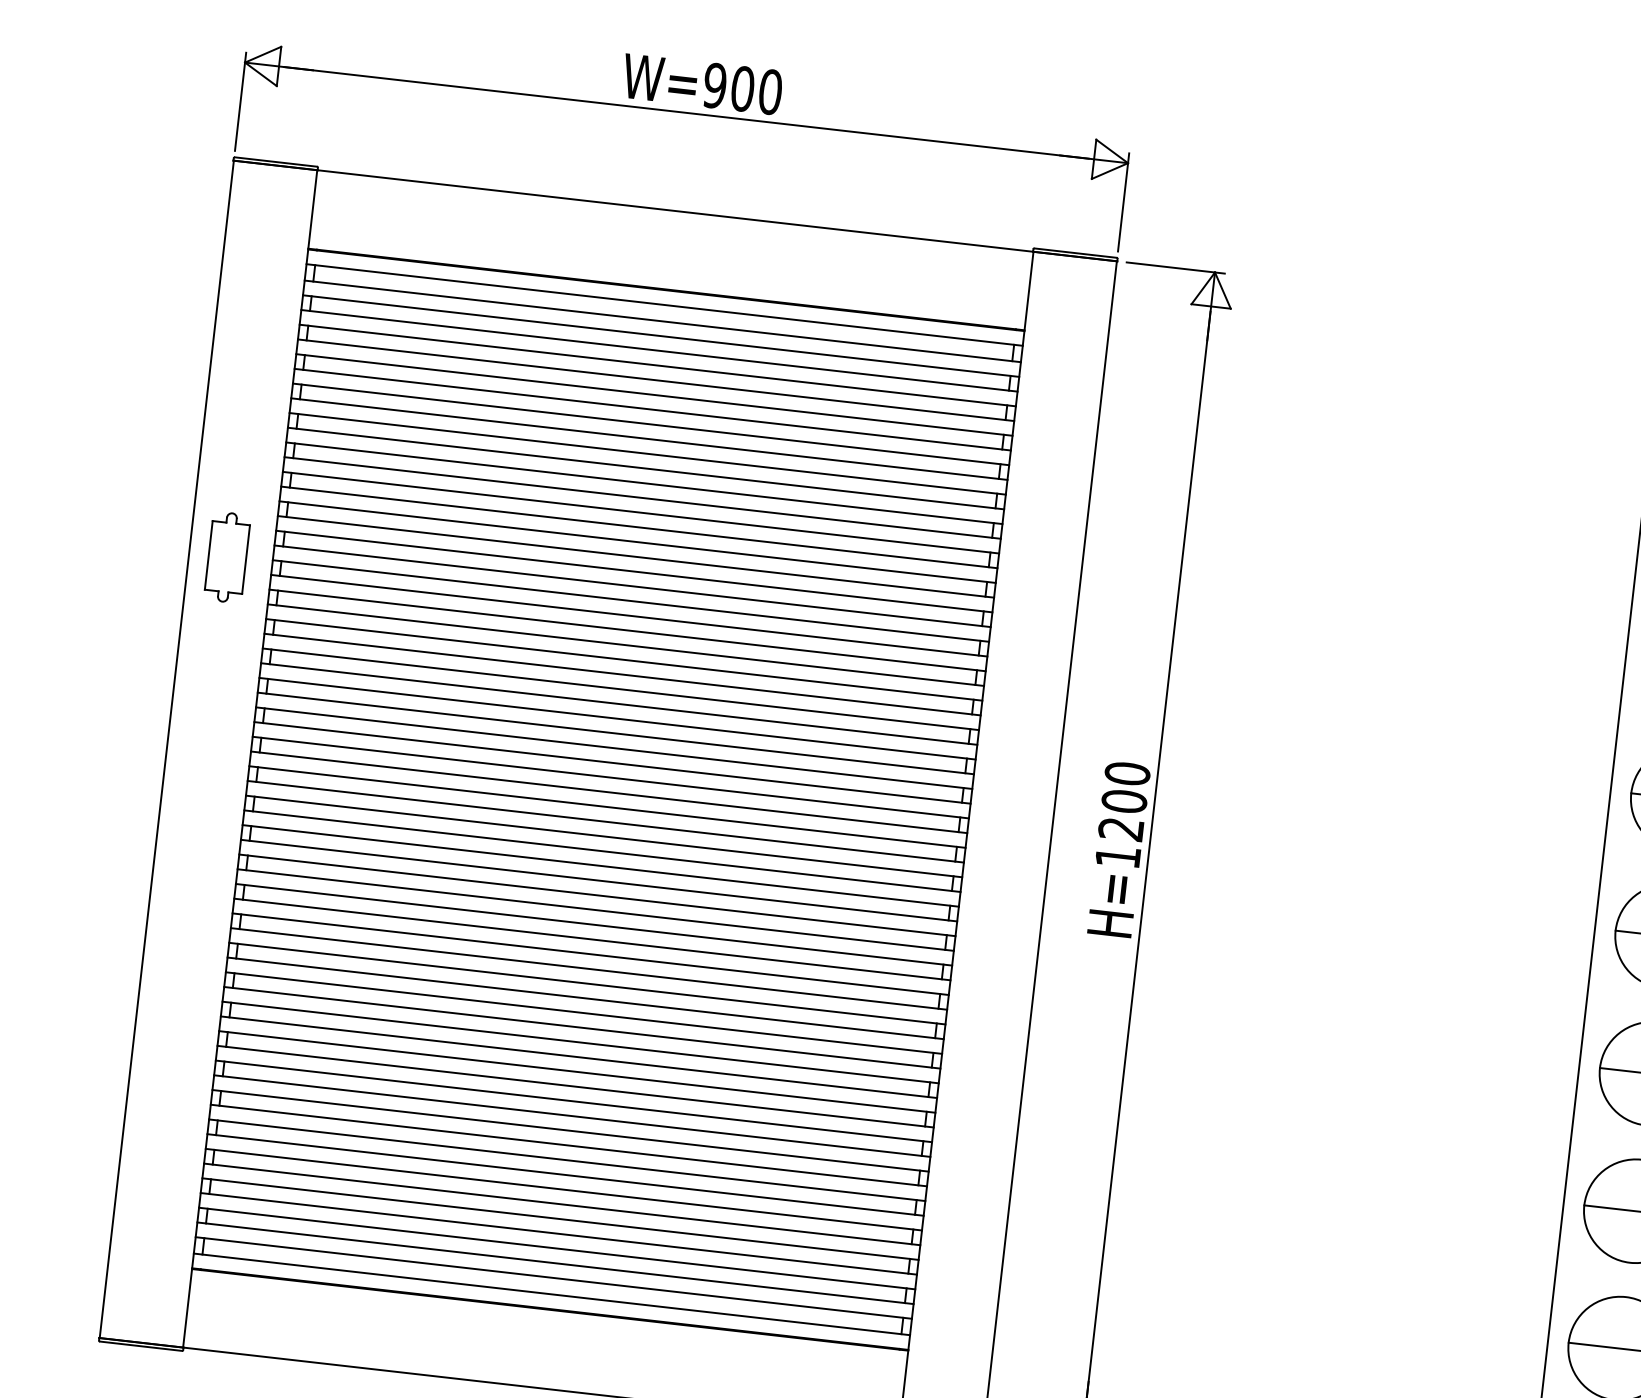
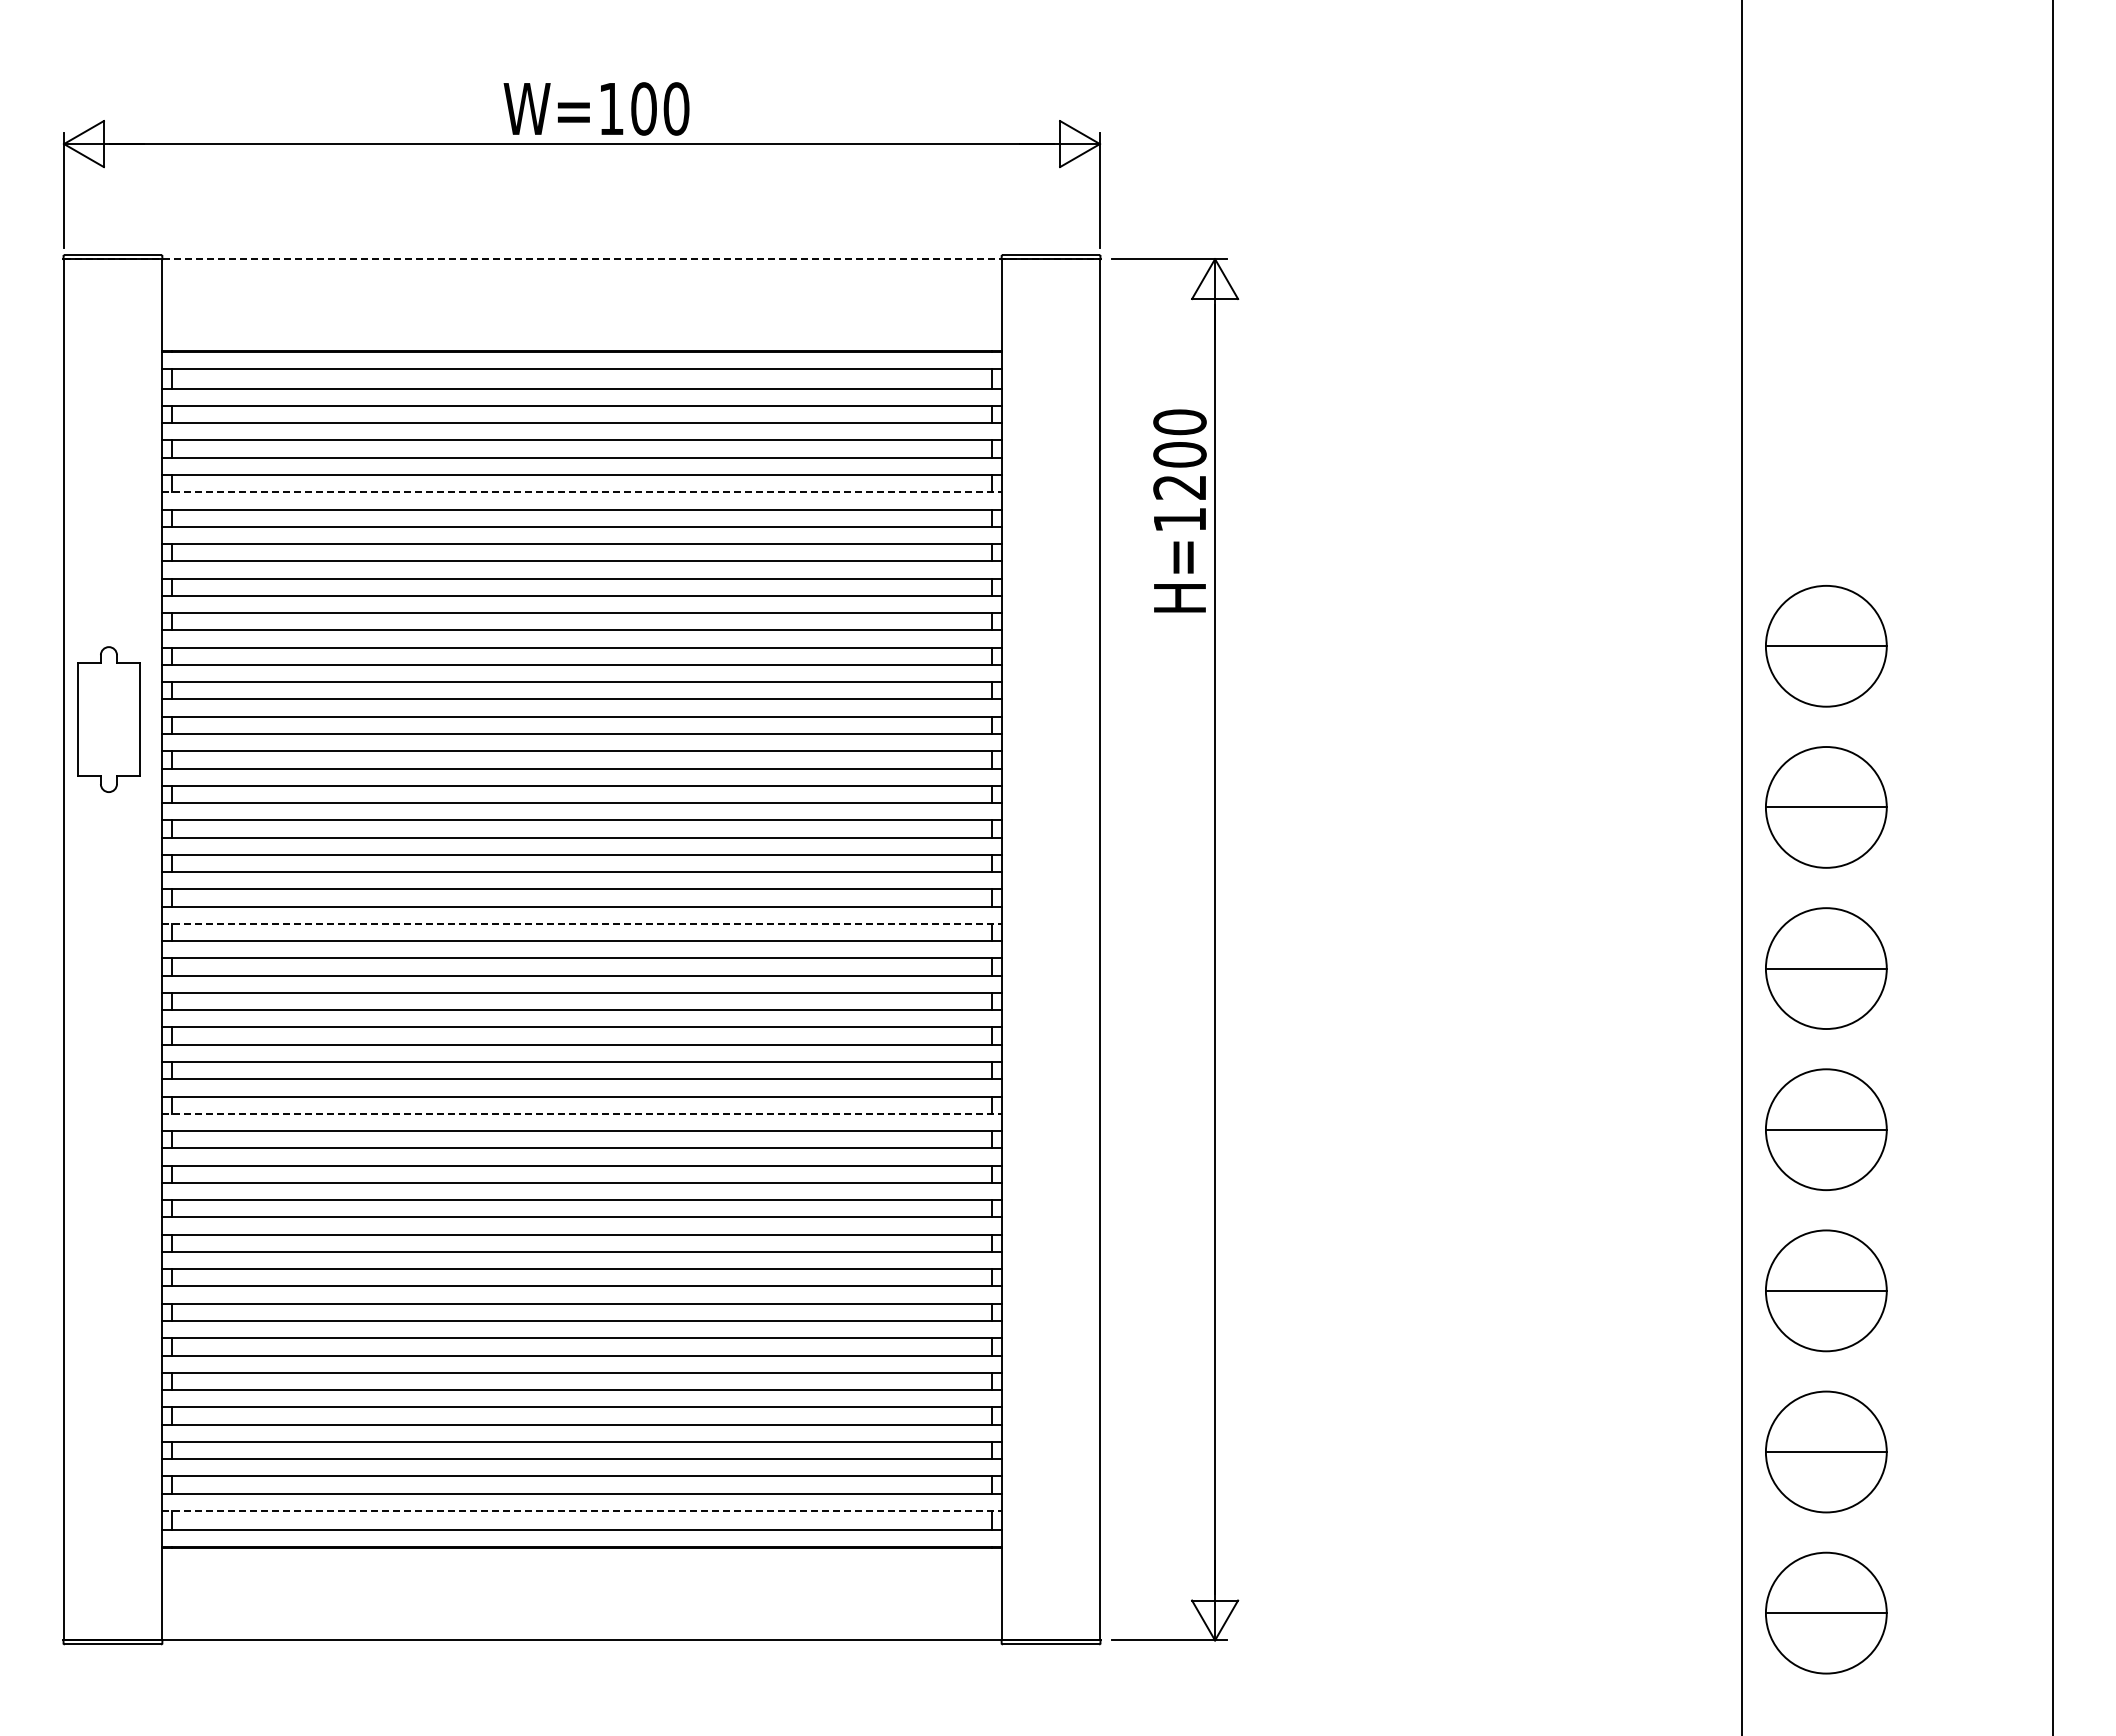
text: (715, 85) -> (611, 108), W=900 -> W=100
line: (675, 211) -> (582, 259), solid -> dashed
line: (653, 409) -> (582, 492), solid -> dashed
part: (227, 557) -> (108, 719), size x1.4
line: (611, 777) -> (582, 923), solid -> dashed
text: (1118, 848) -> (1179, 510), moved
line: (592, 939) -> (582, 1113), solid -> dashed
line: (554, 1277) -> (582, 1510), solid -> dashed

